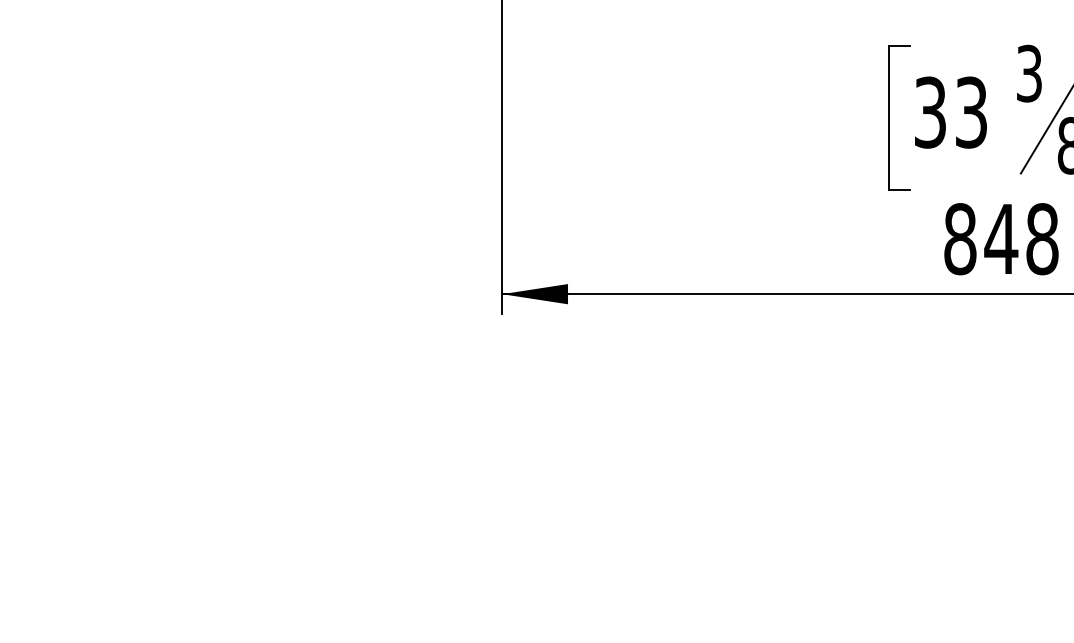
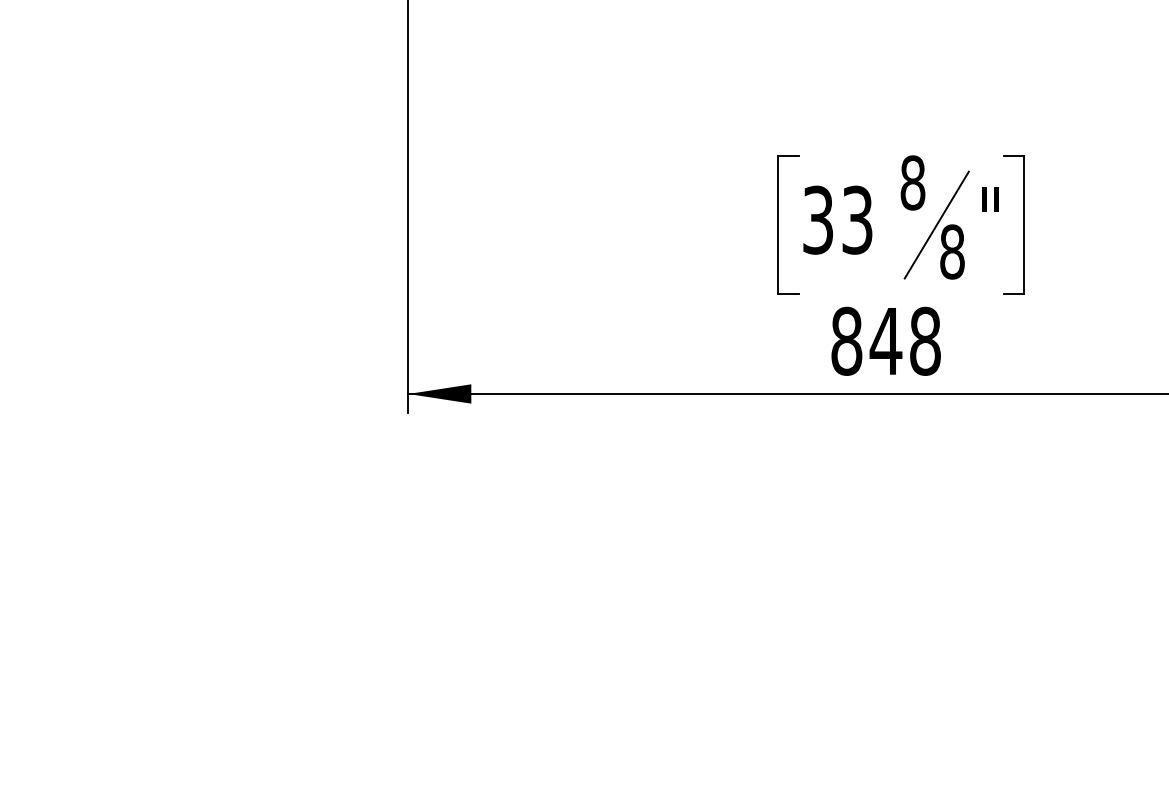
text: (1028, 73) -> (912, 182), 3 -> 8

